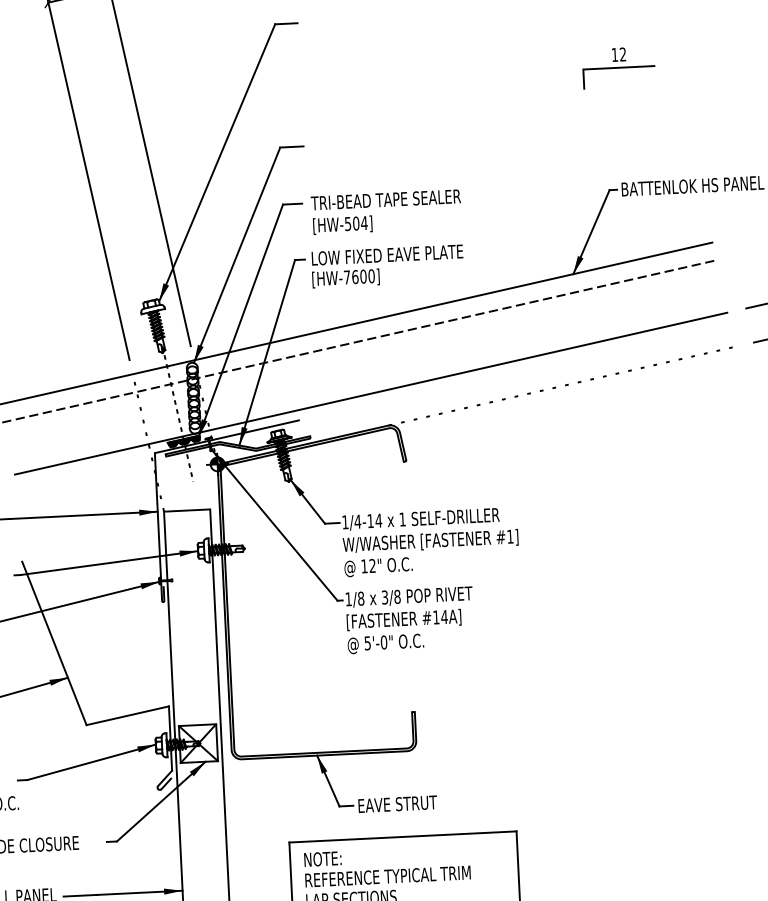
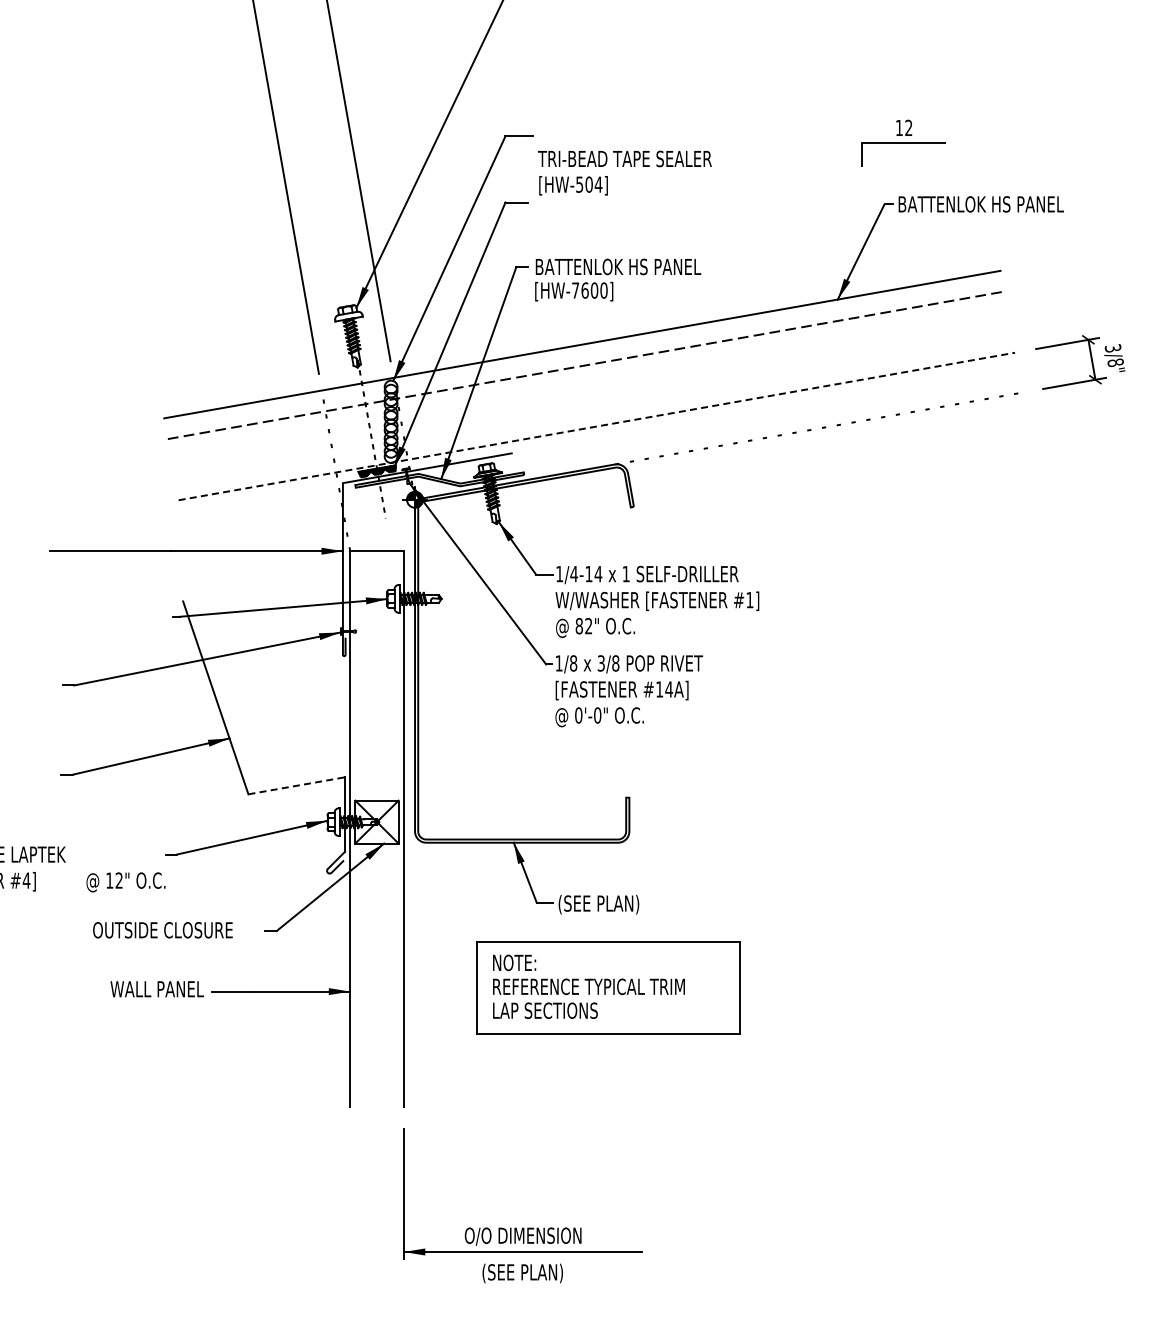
part: (619, 67) -> (903, 142), moved
text: (386, 211) -> (624, 172), moved
text: (388, 254) -> (624, 266), LOW FIXED EAVE PLATE -> BATTENLOK HS PANEL
line: (370, 393) -> (596, 426), solid -> dashed
text: (363, 565) -> (578, 625), 12" -> 82"
text: (367, 643) -> (578, 715), 5'-0" -> 0'-0"
line: (127, 715) -> (296, 785), solid -> dashed
text: (397, 805) -> (604, 904), EAVE STRUT -> (SEE PLAN)

